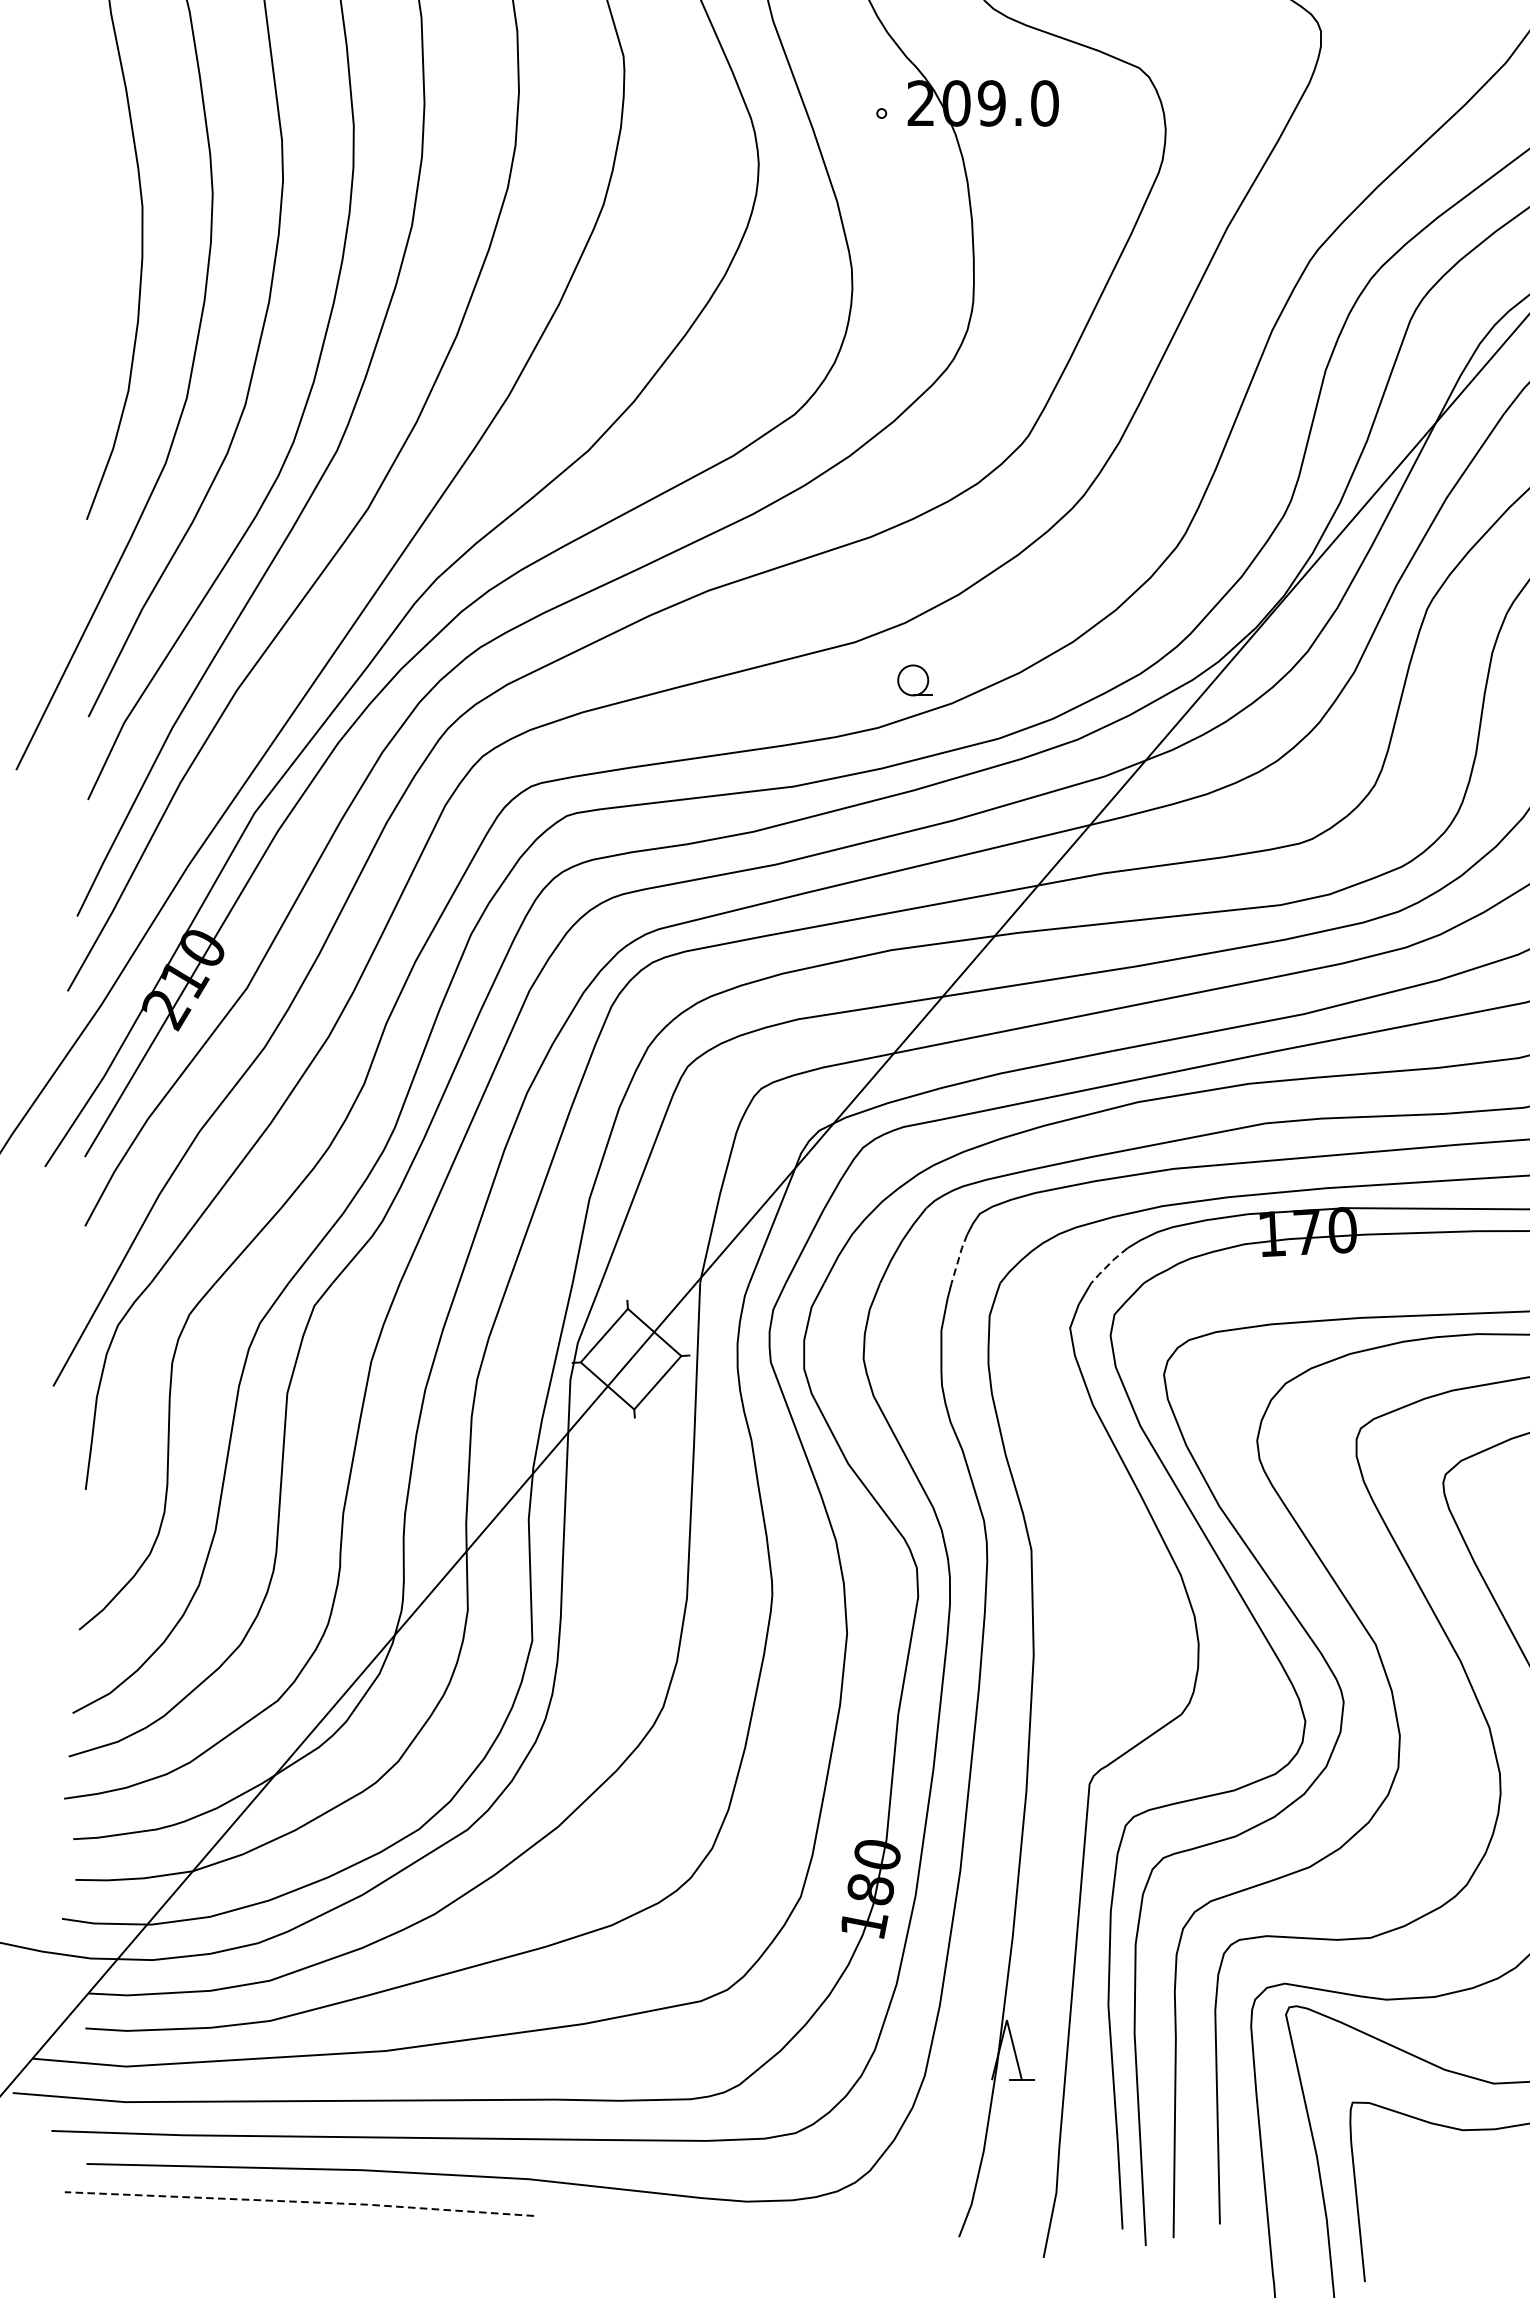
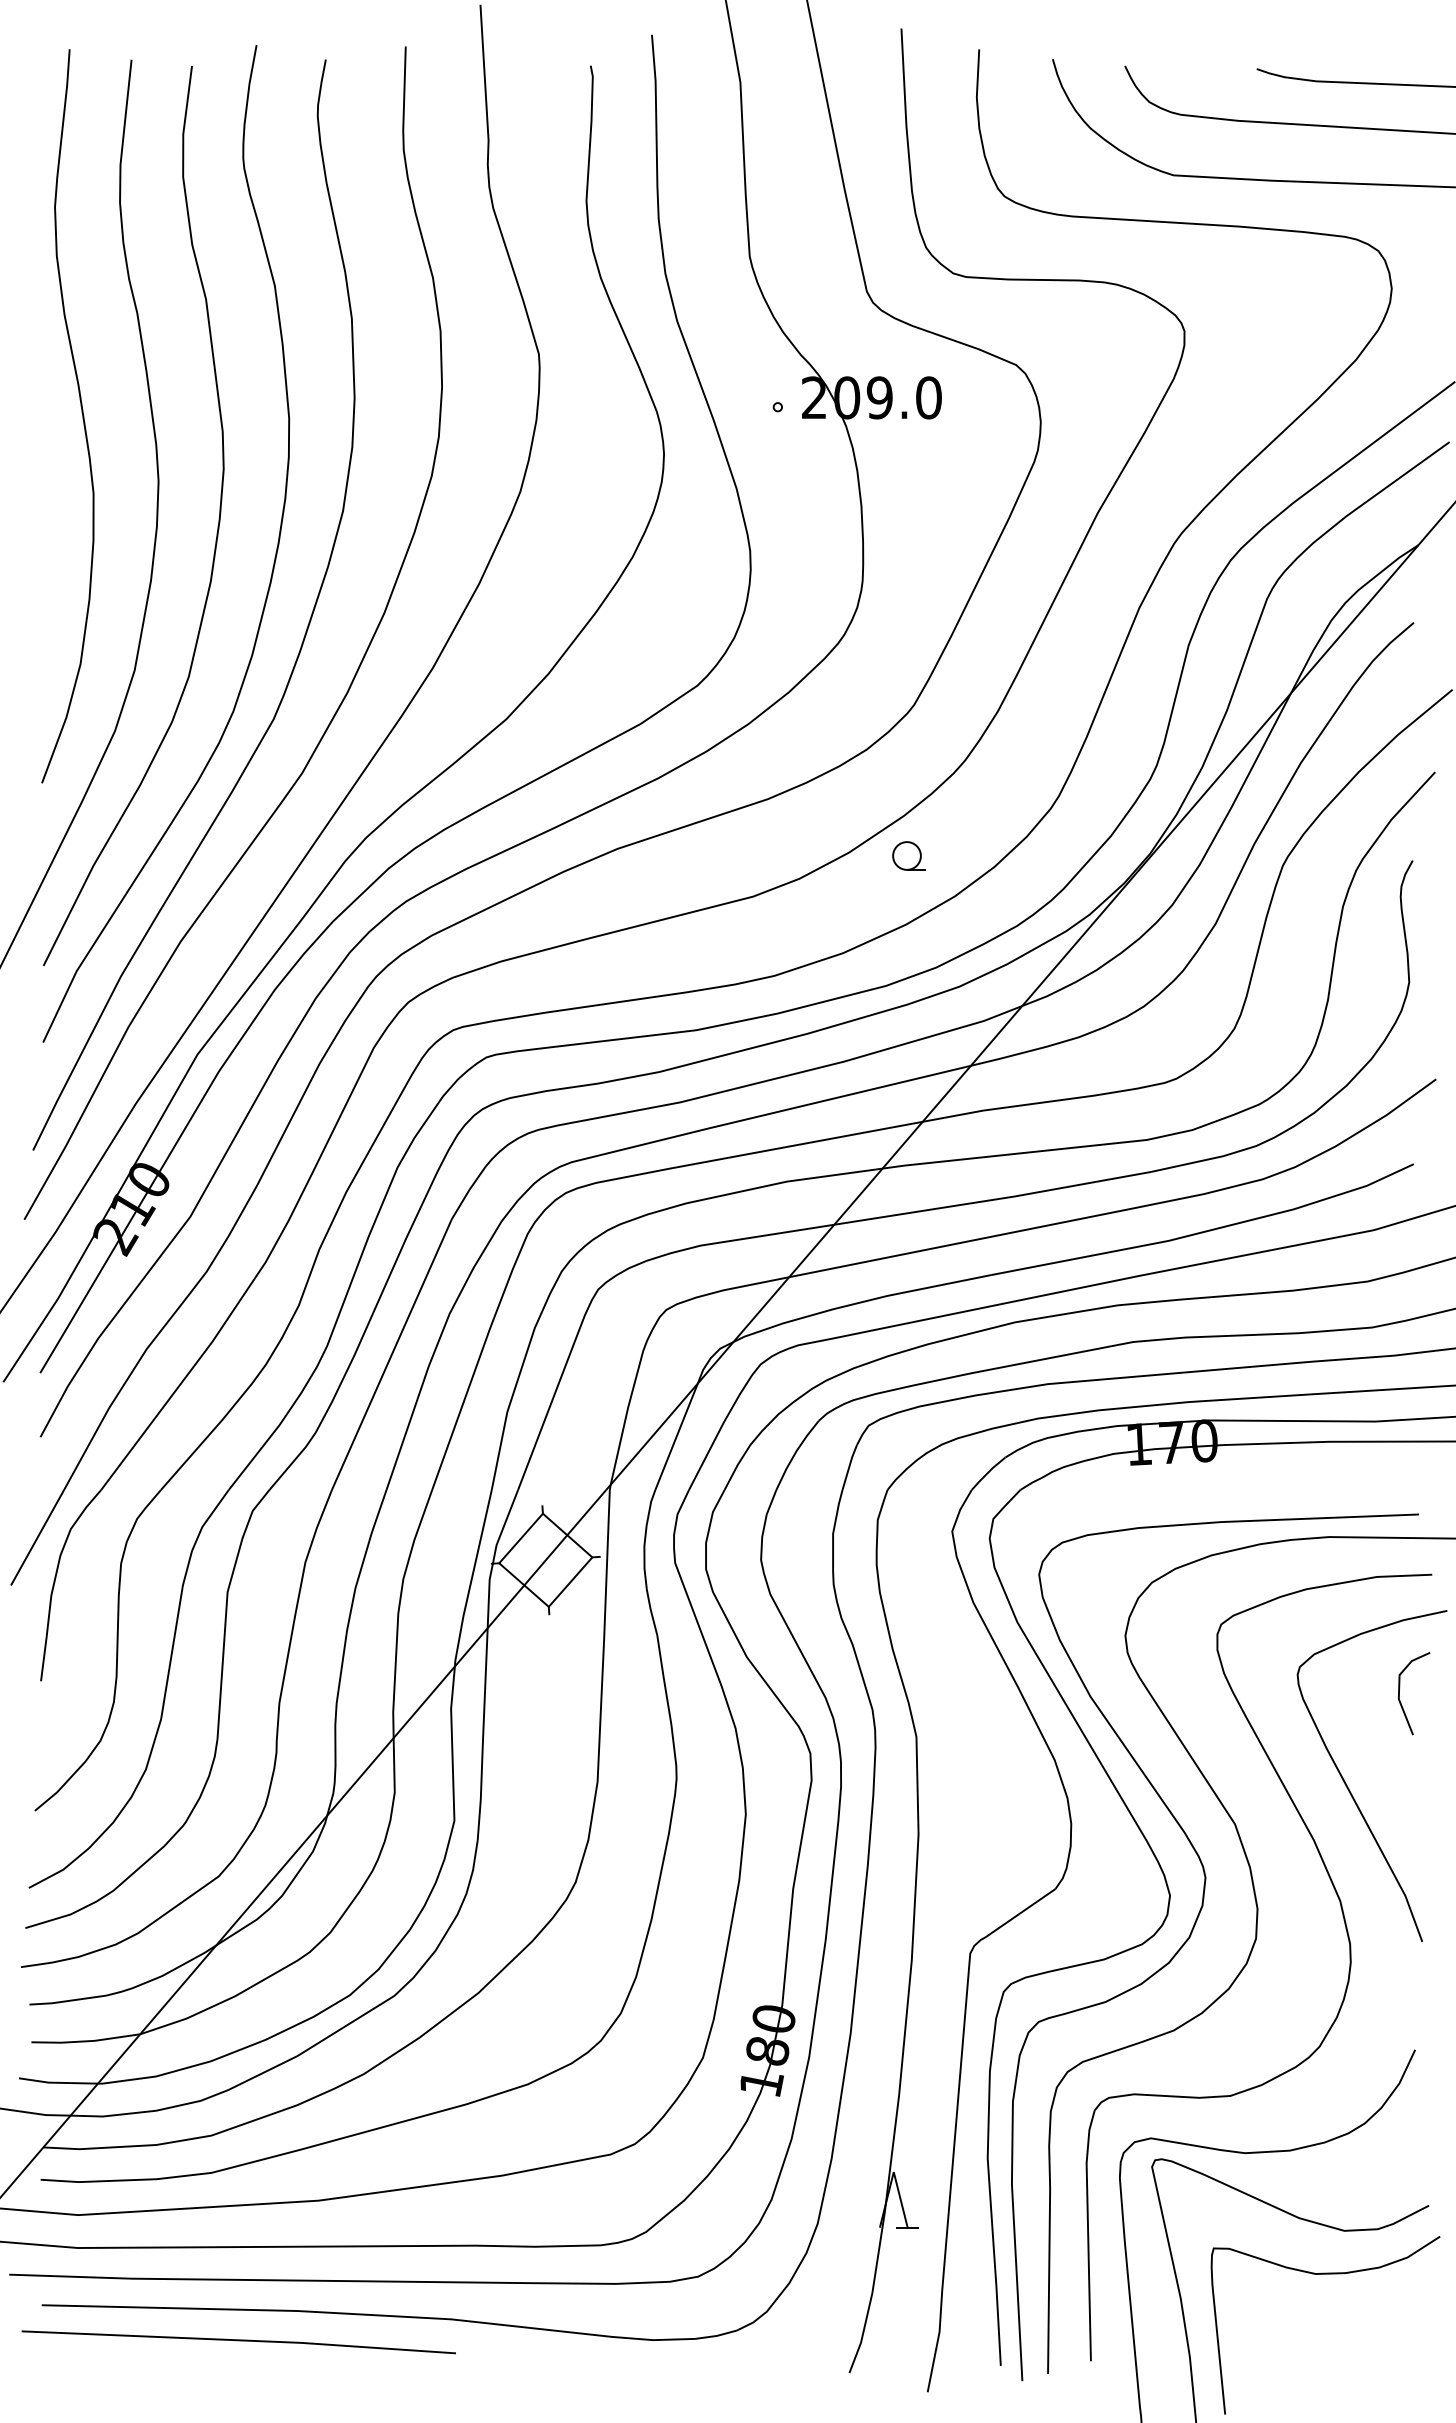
part: (914, 679) -> (908, 855), moved
line: (959, 1257) -> (849, 1466), dashed -> solid
line: (1108, 1265) -> (987, 1473), dashed -> solid
line: (299, 2202) -> (238, 2340), dashed -> solid

